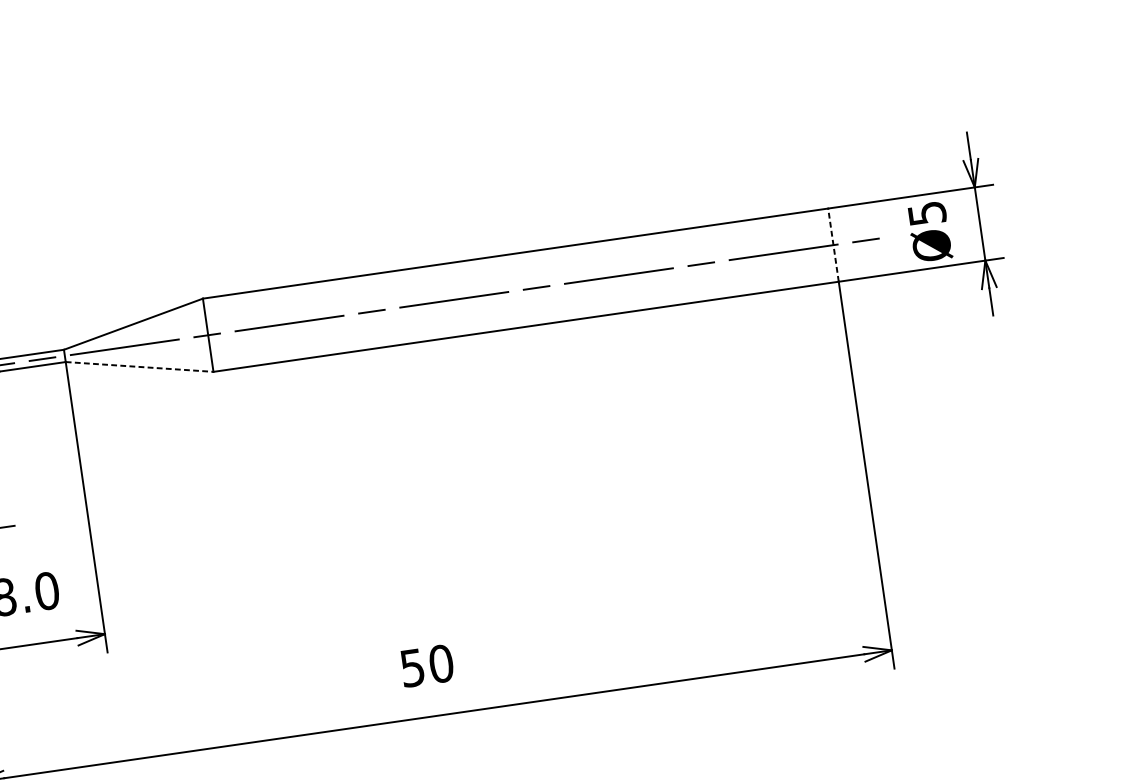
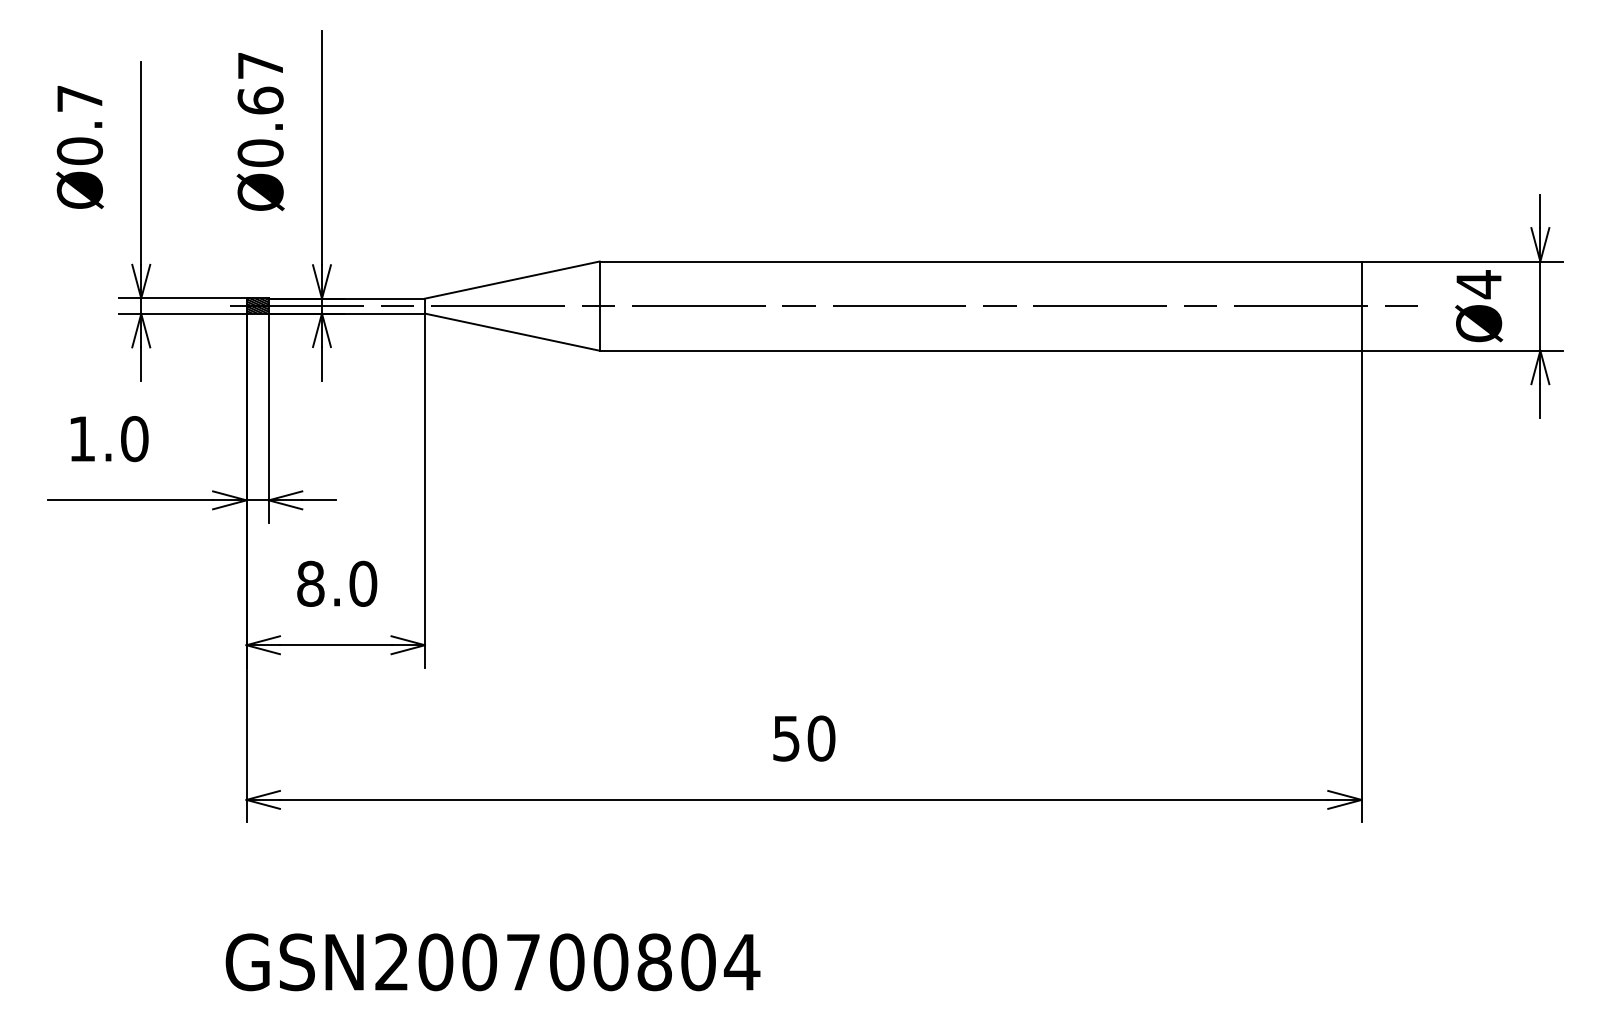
text: (927, 213) -> (1479, 284), Ø5 -> Ø4
line: (833, 245) -> (1361, 306), dashed -> solid
line: (139, 367) -> (512, 332), dashed -> solid

